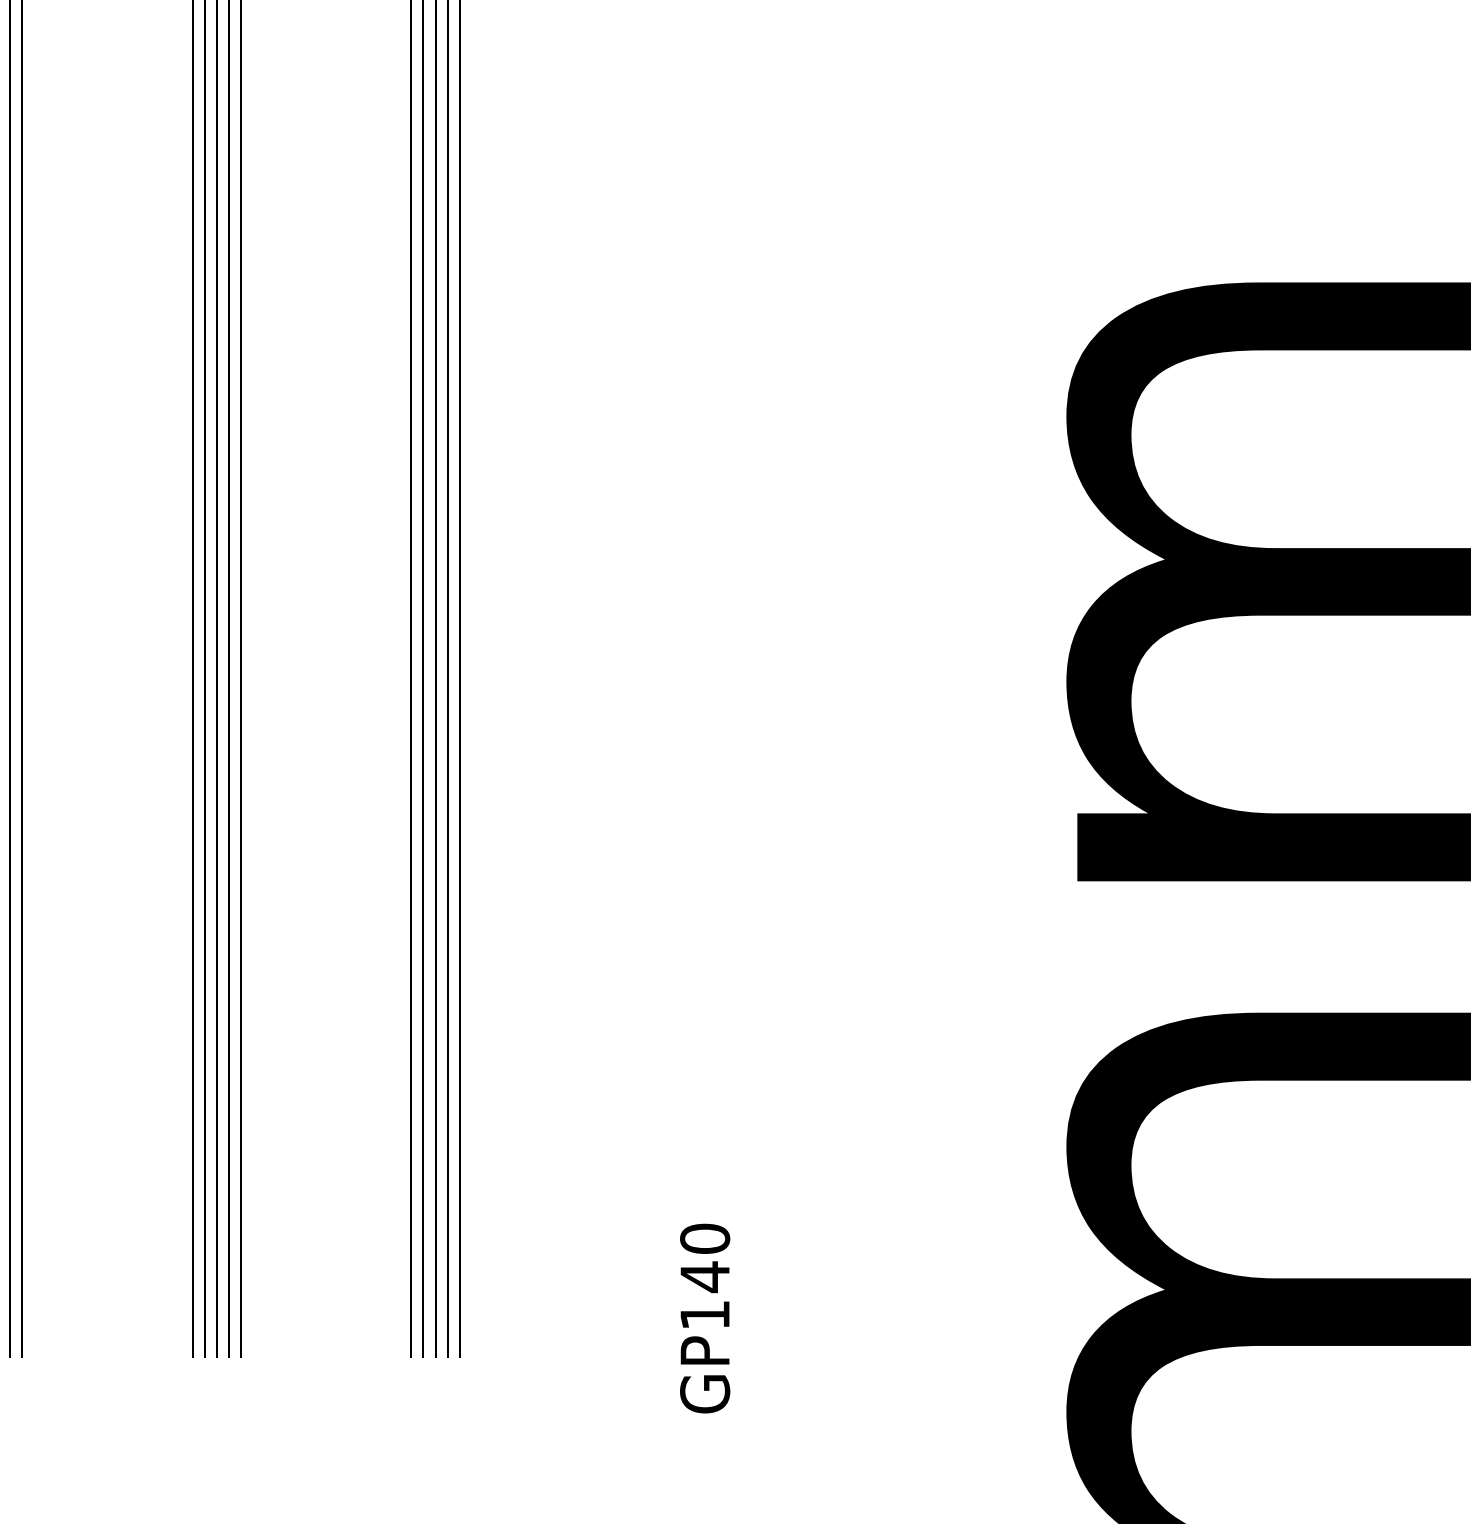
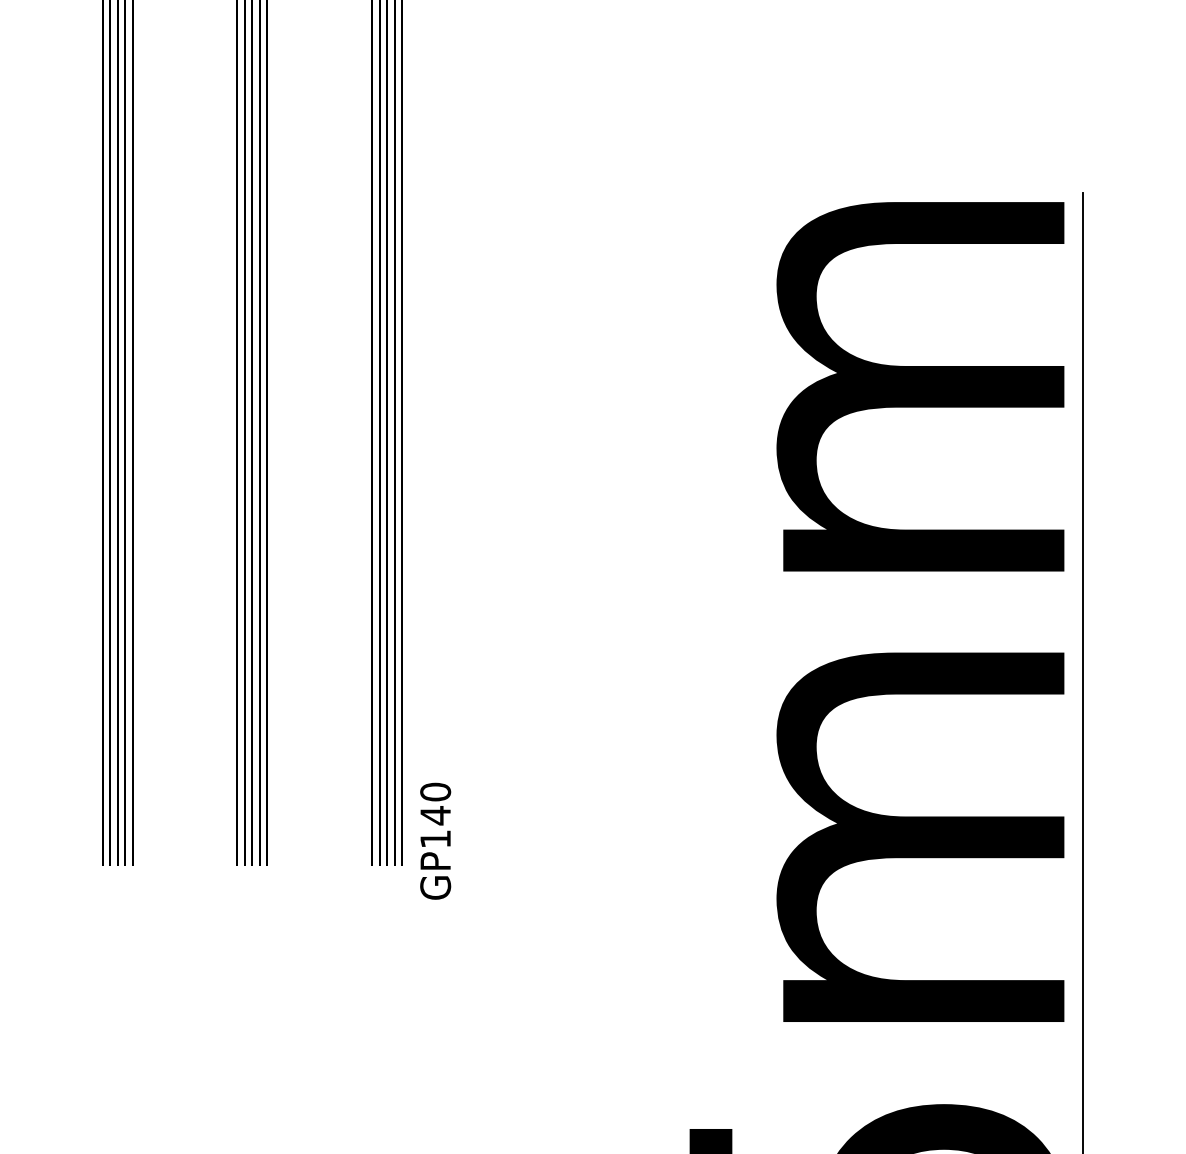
text: (704, 1317) -> (435, 840), moved

